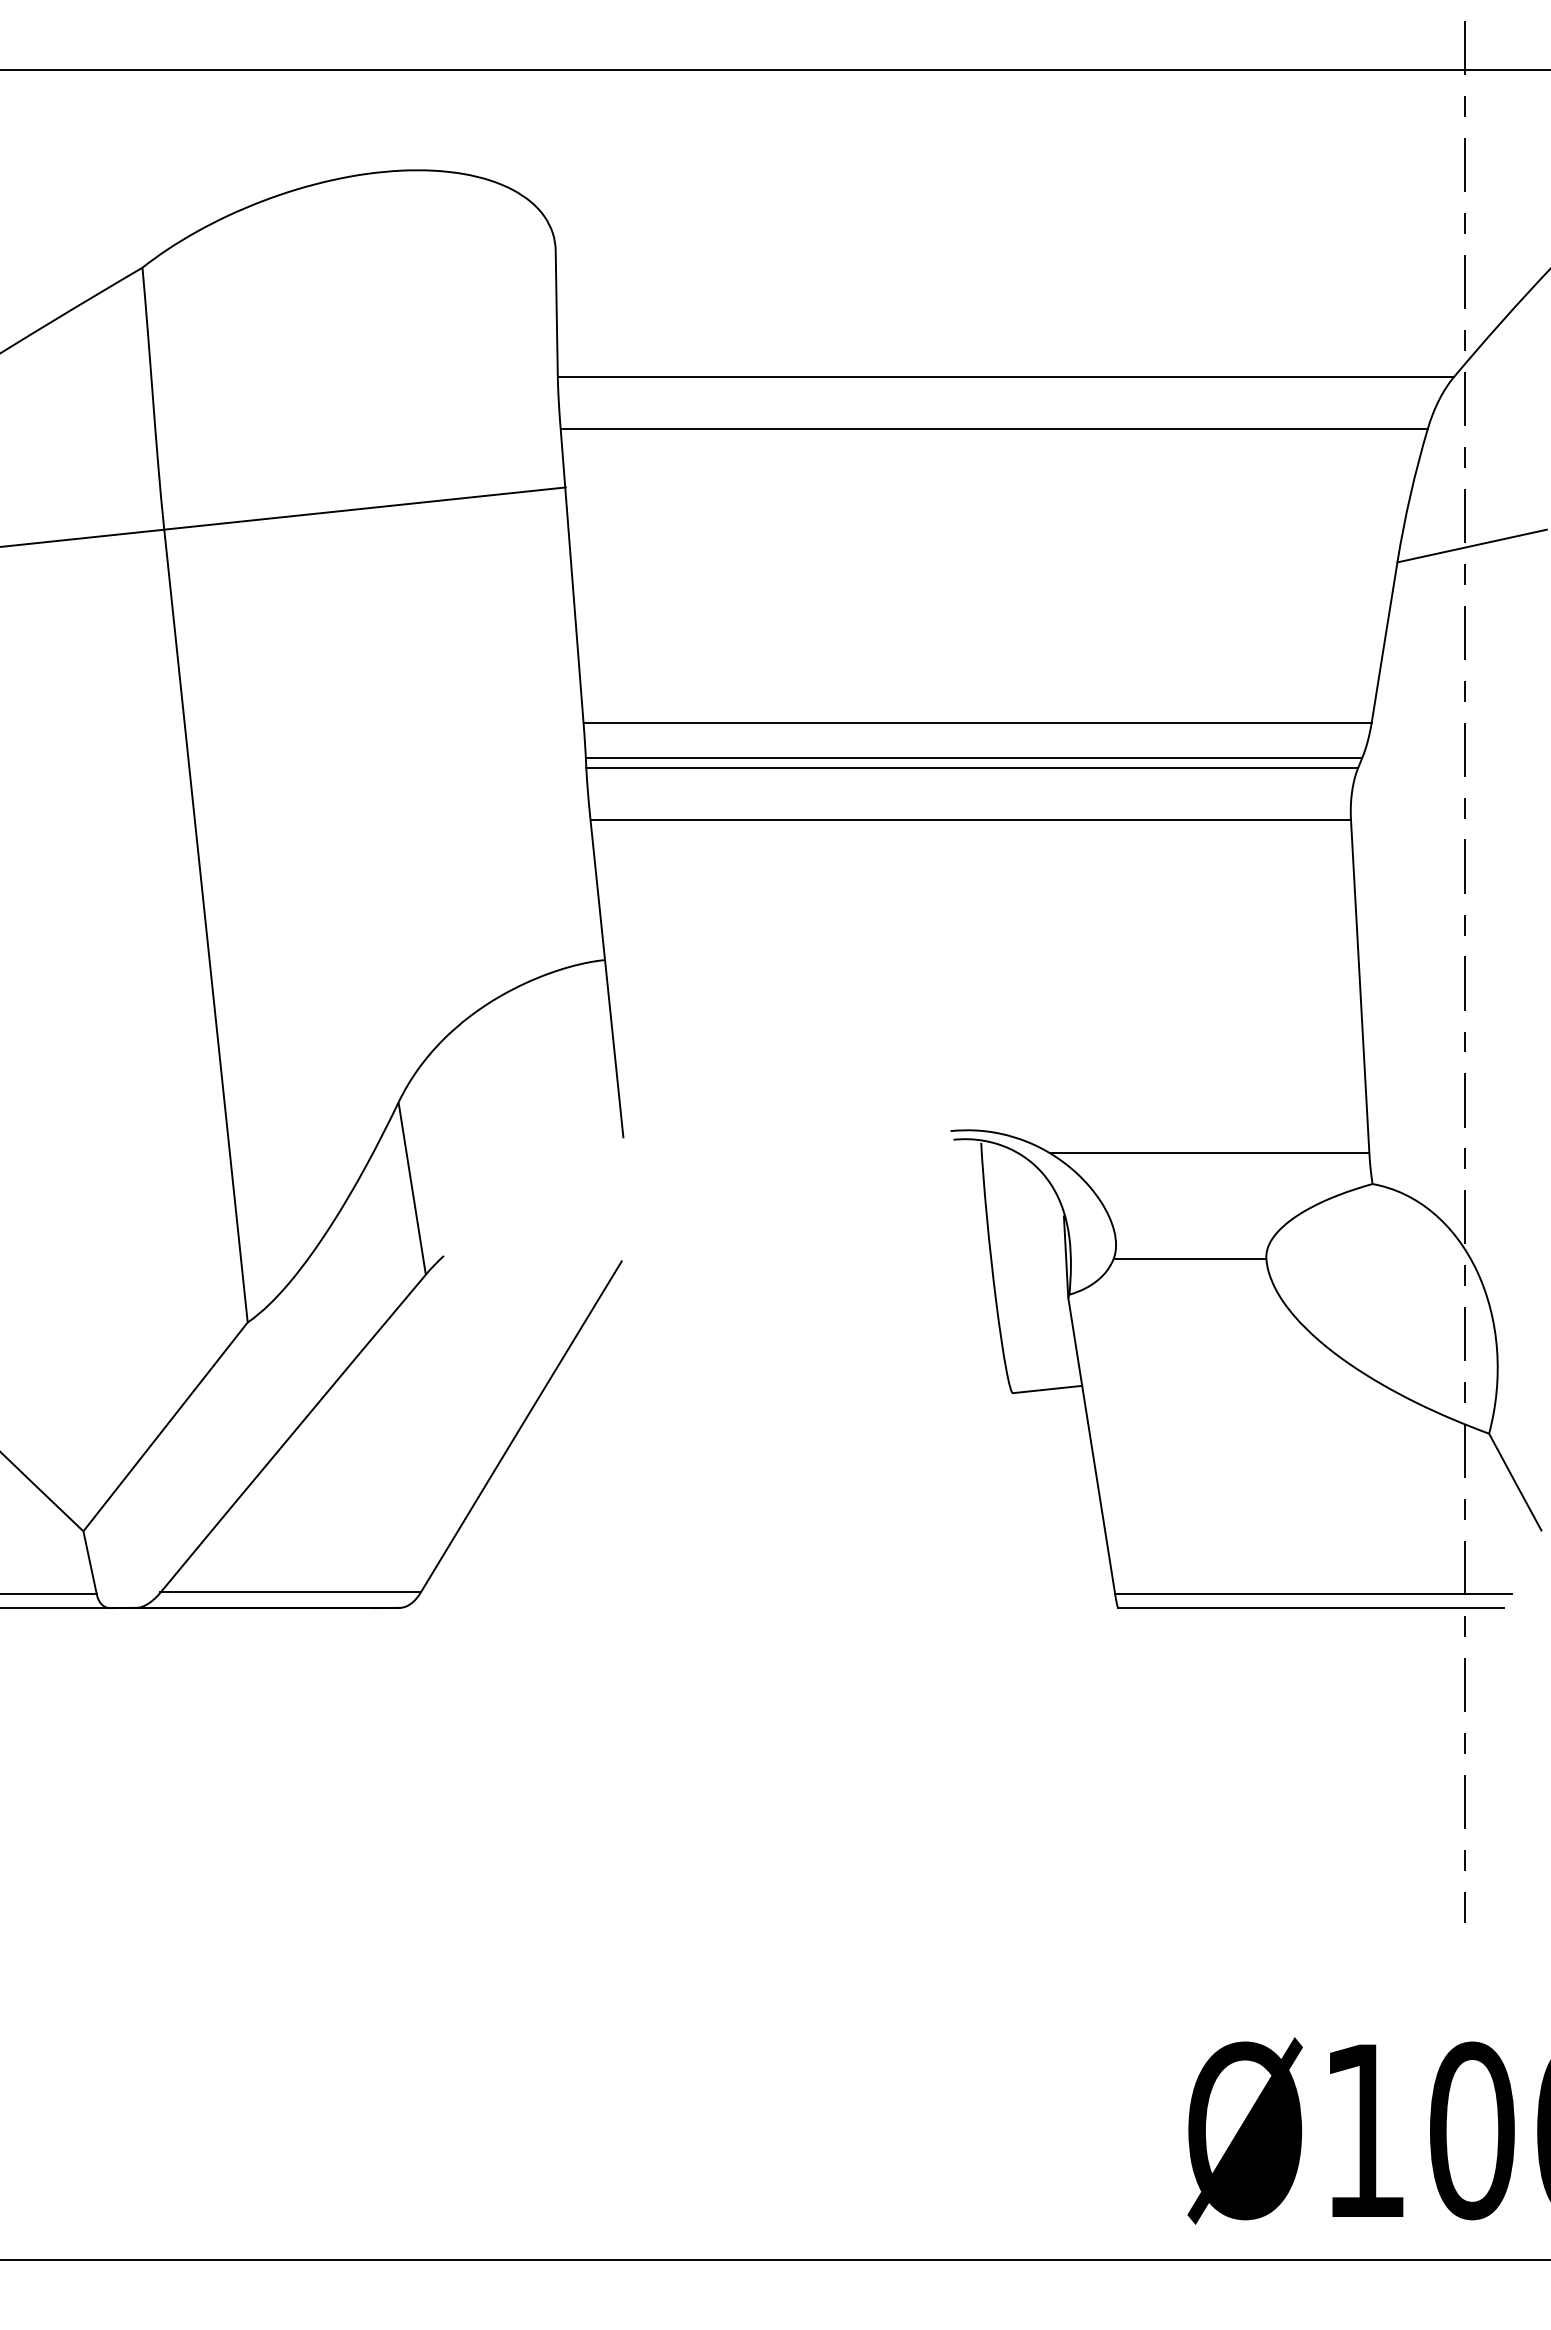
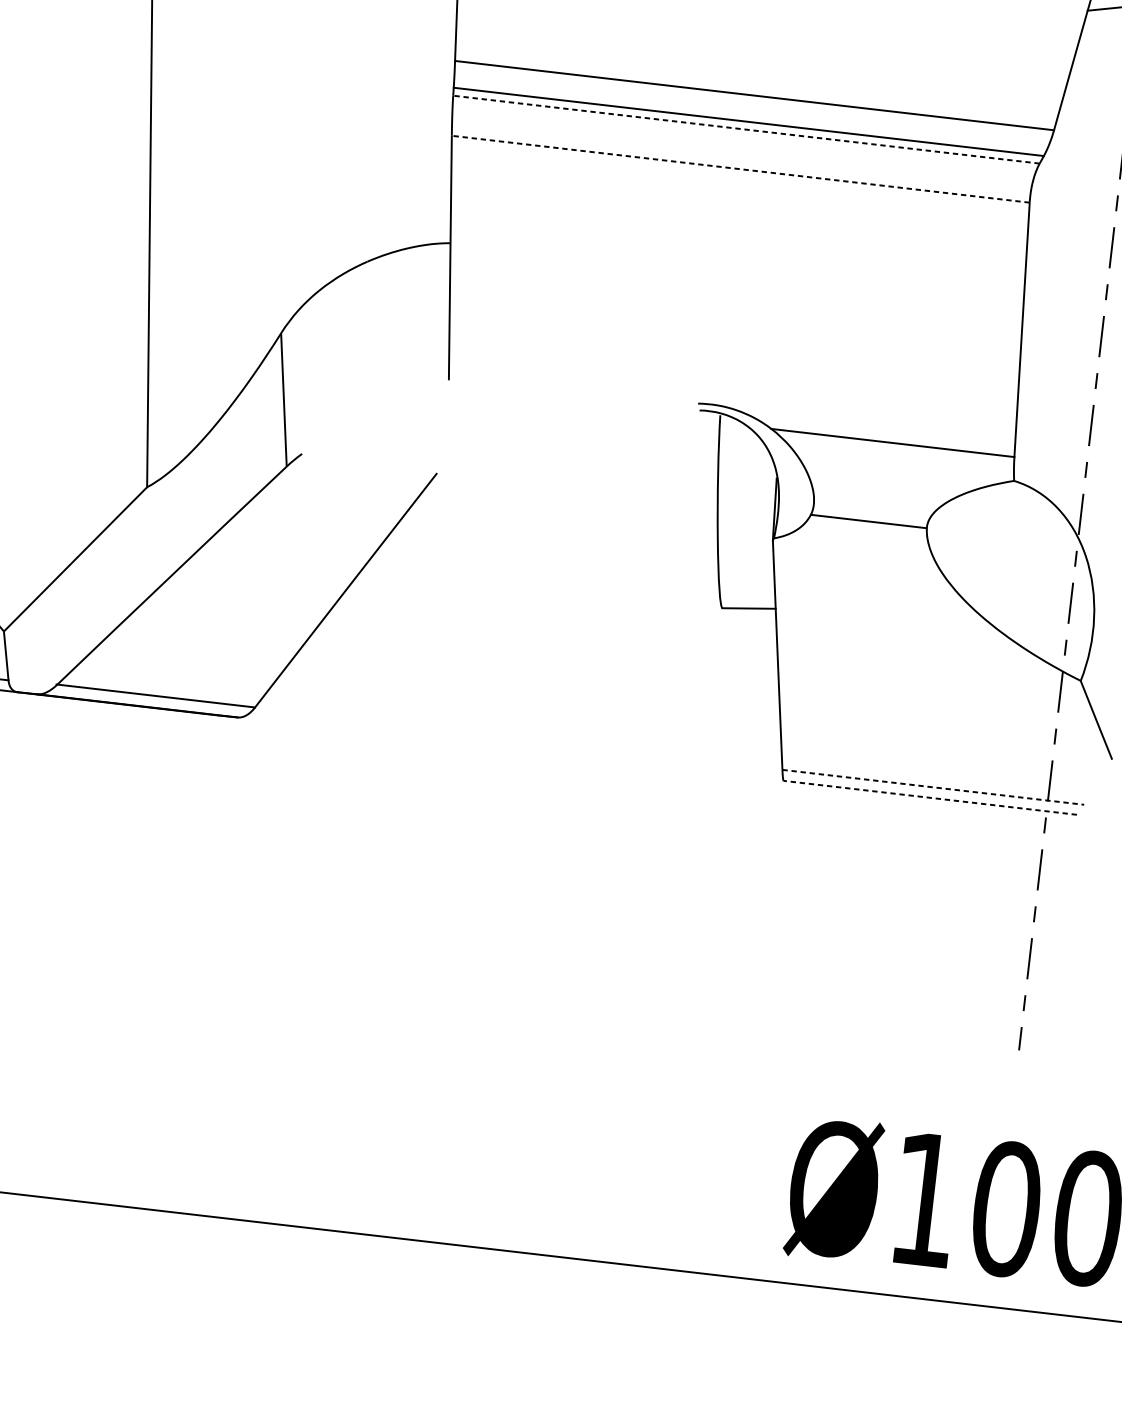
line: (972, 768) -> (746, 129), solid -> dashed
line: (970, 820) -> (740, 169), solid -> dashed
line: (1313, 1594) -> (933, 787), solid -> dashed
line: (1311, 1608) -> (930, 798), solid -> dashed

